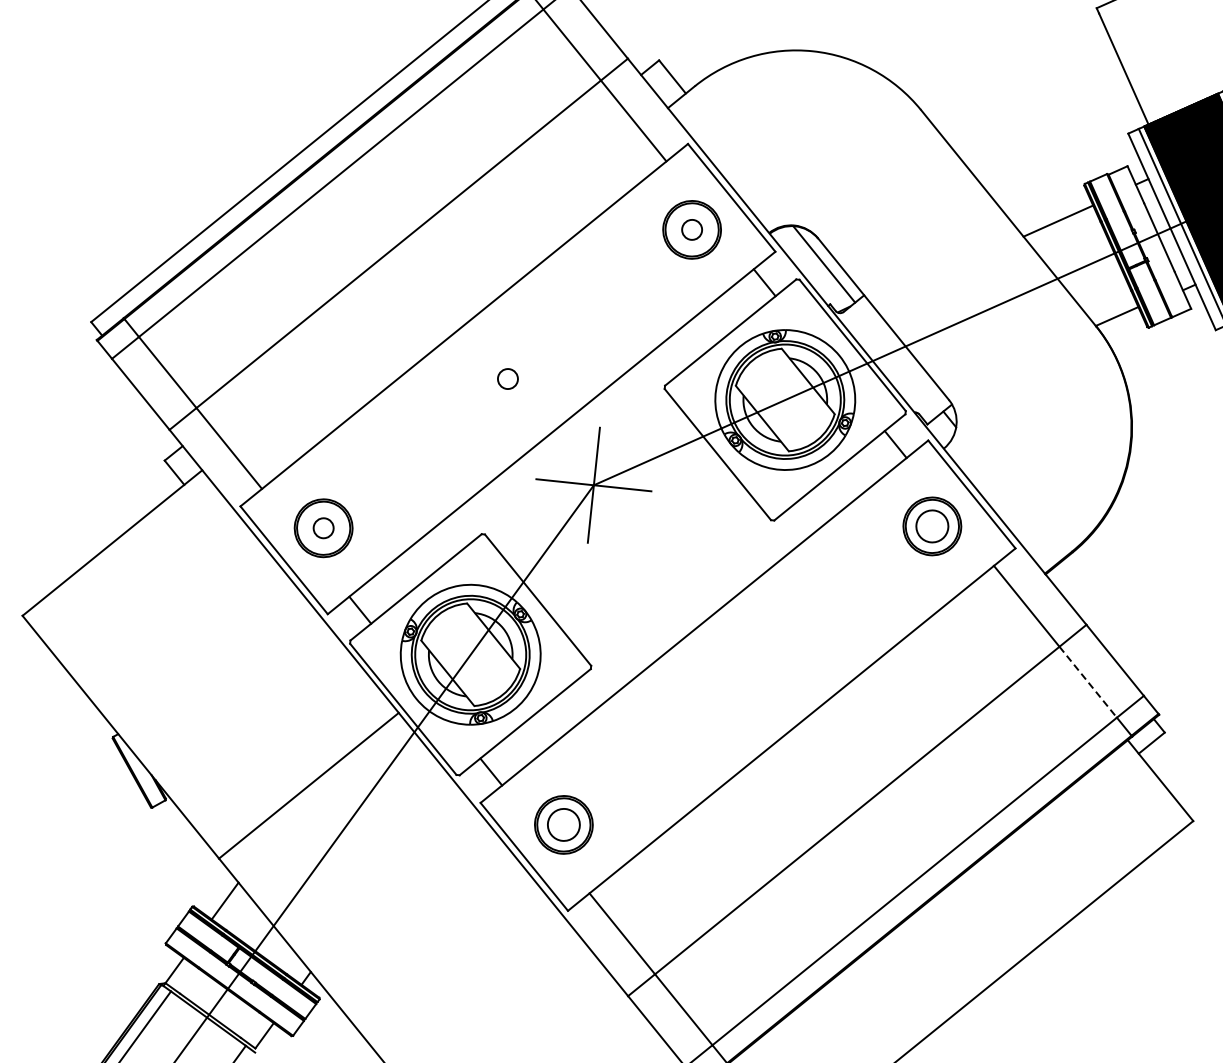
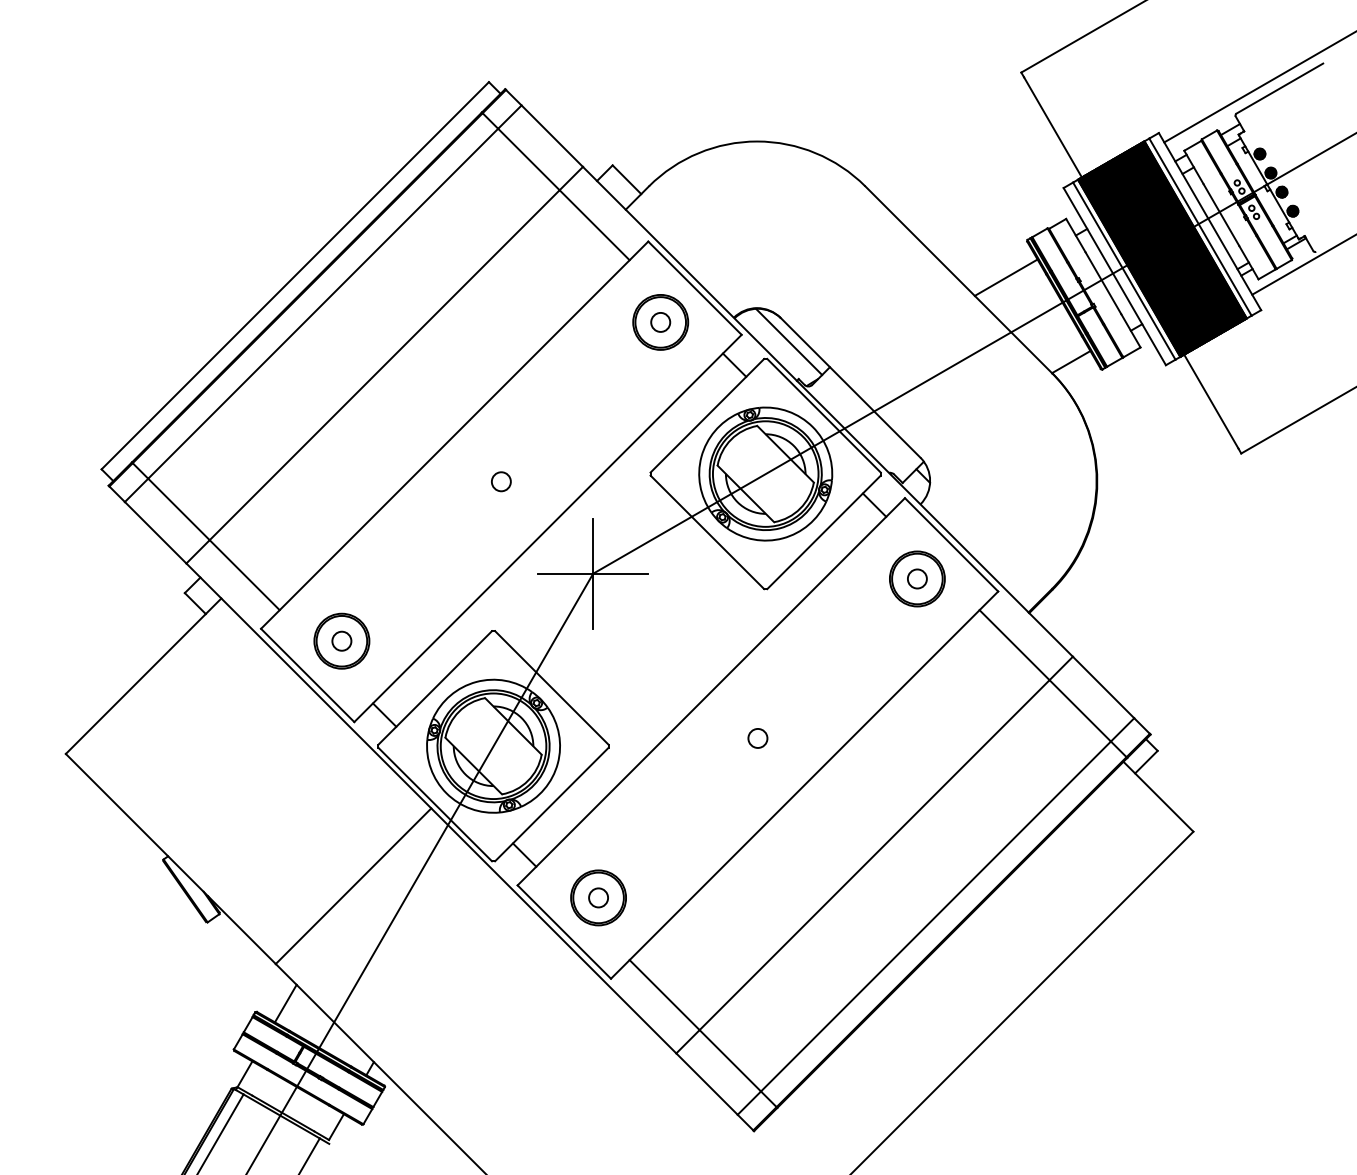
circle: (931, 525) -> (916, 578), size x0.62
circle: (747, 675) -> (757, 738), added
line: (1088, 682) -> (1080, 711), dashed -> solid
circle: (563, 824) -> (598, 897), size x0.62

